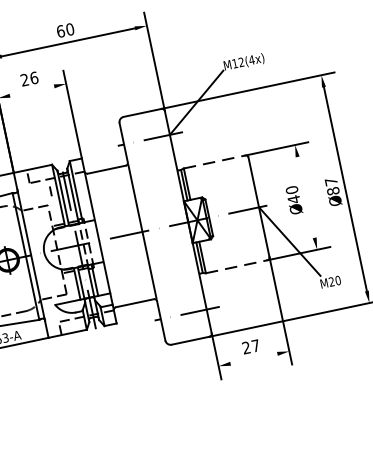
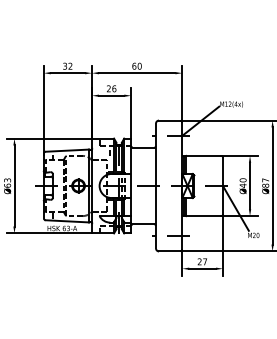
line: (31, 90) -> (111, 95), added
line: (213, 161) -> (203, 155), dashed -> solid
line: (306, 196) -> (250, 185), added
line: (236, 267) -> (203, 216), dashed -> solid
line: (253, 358) -> (202, 268), added

